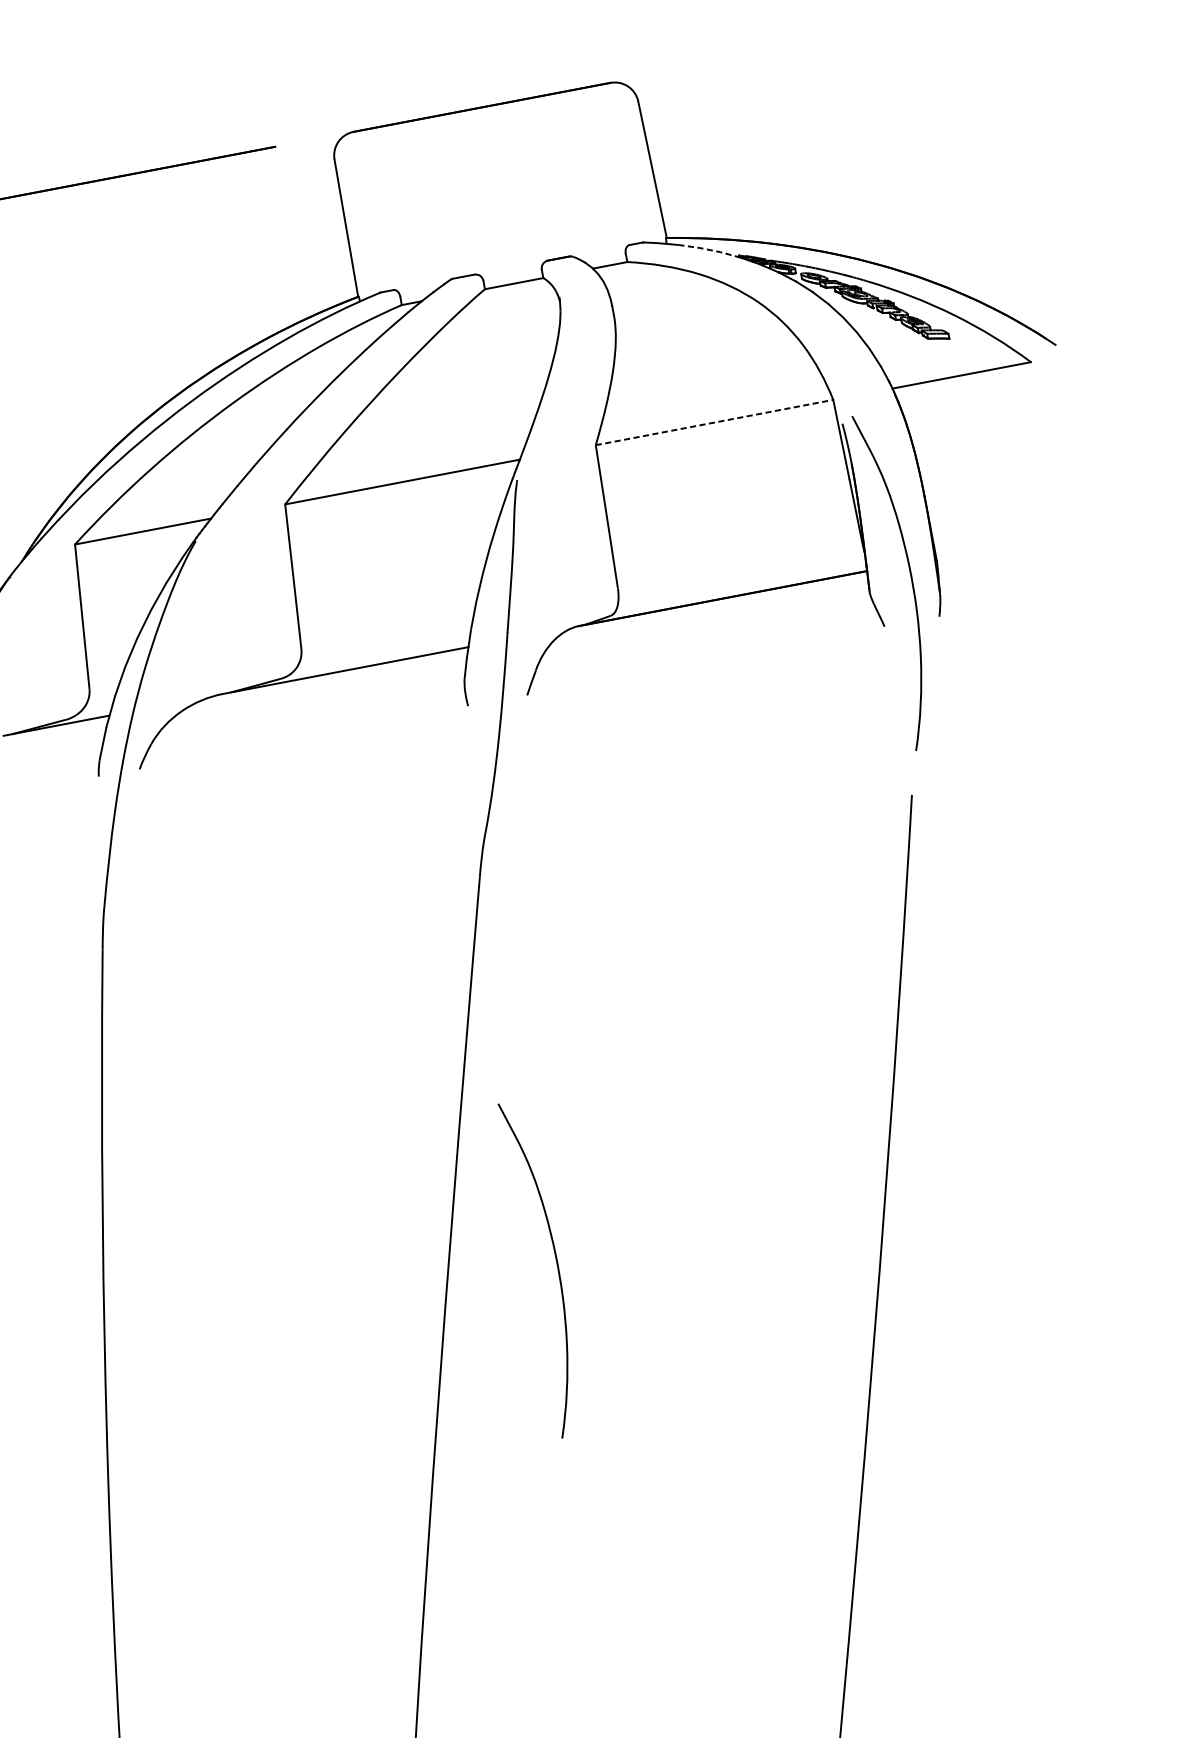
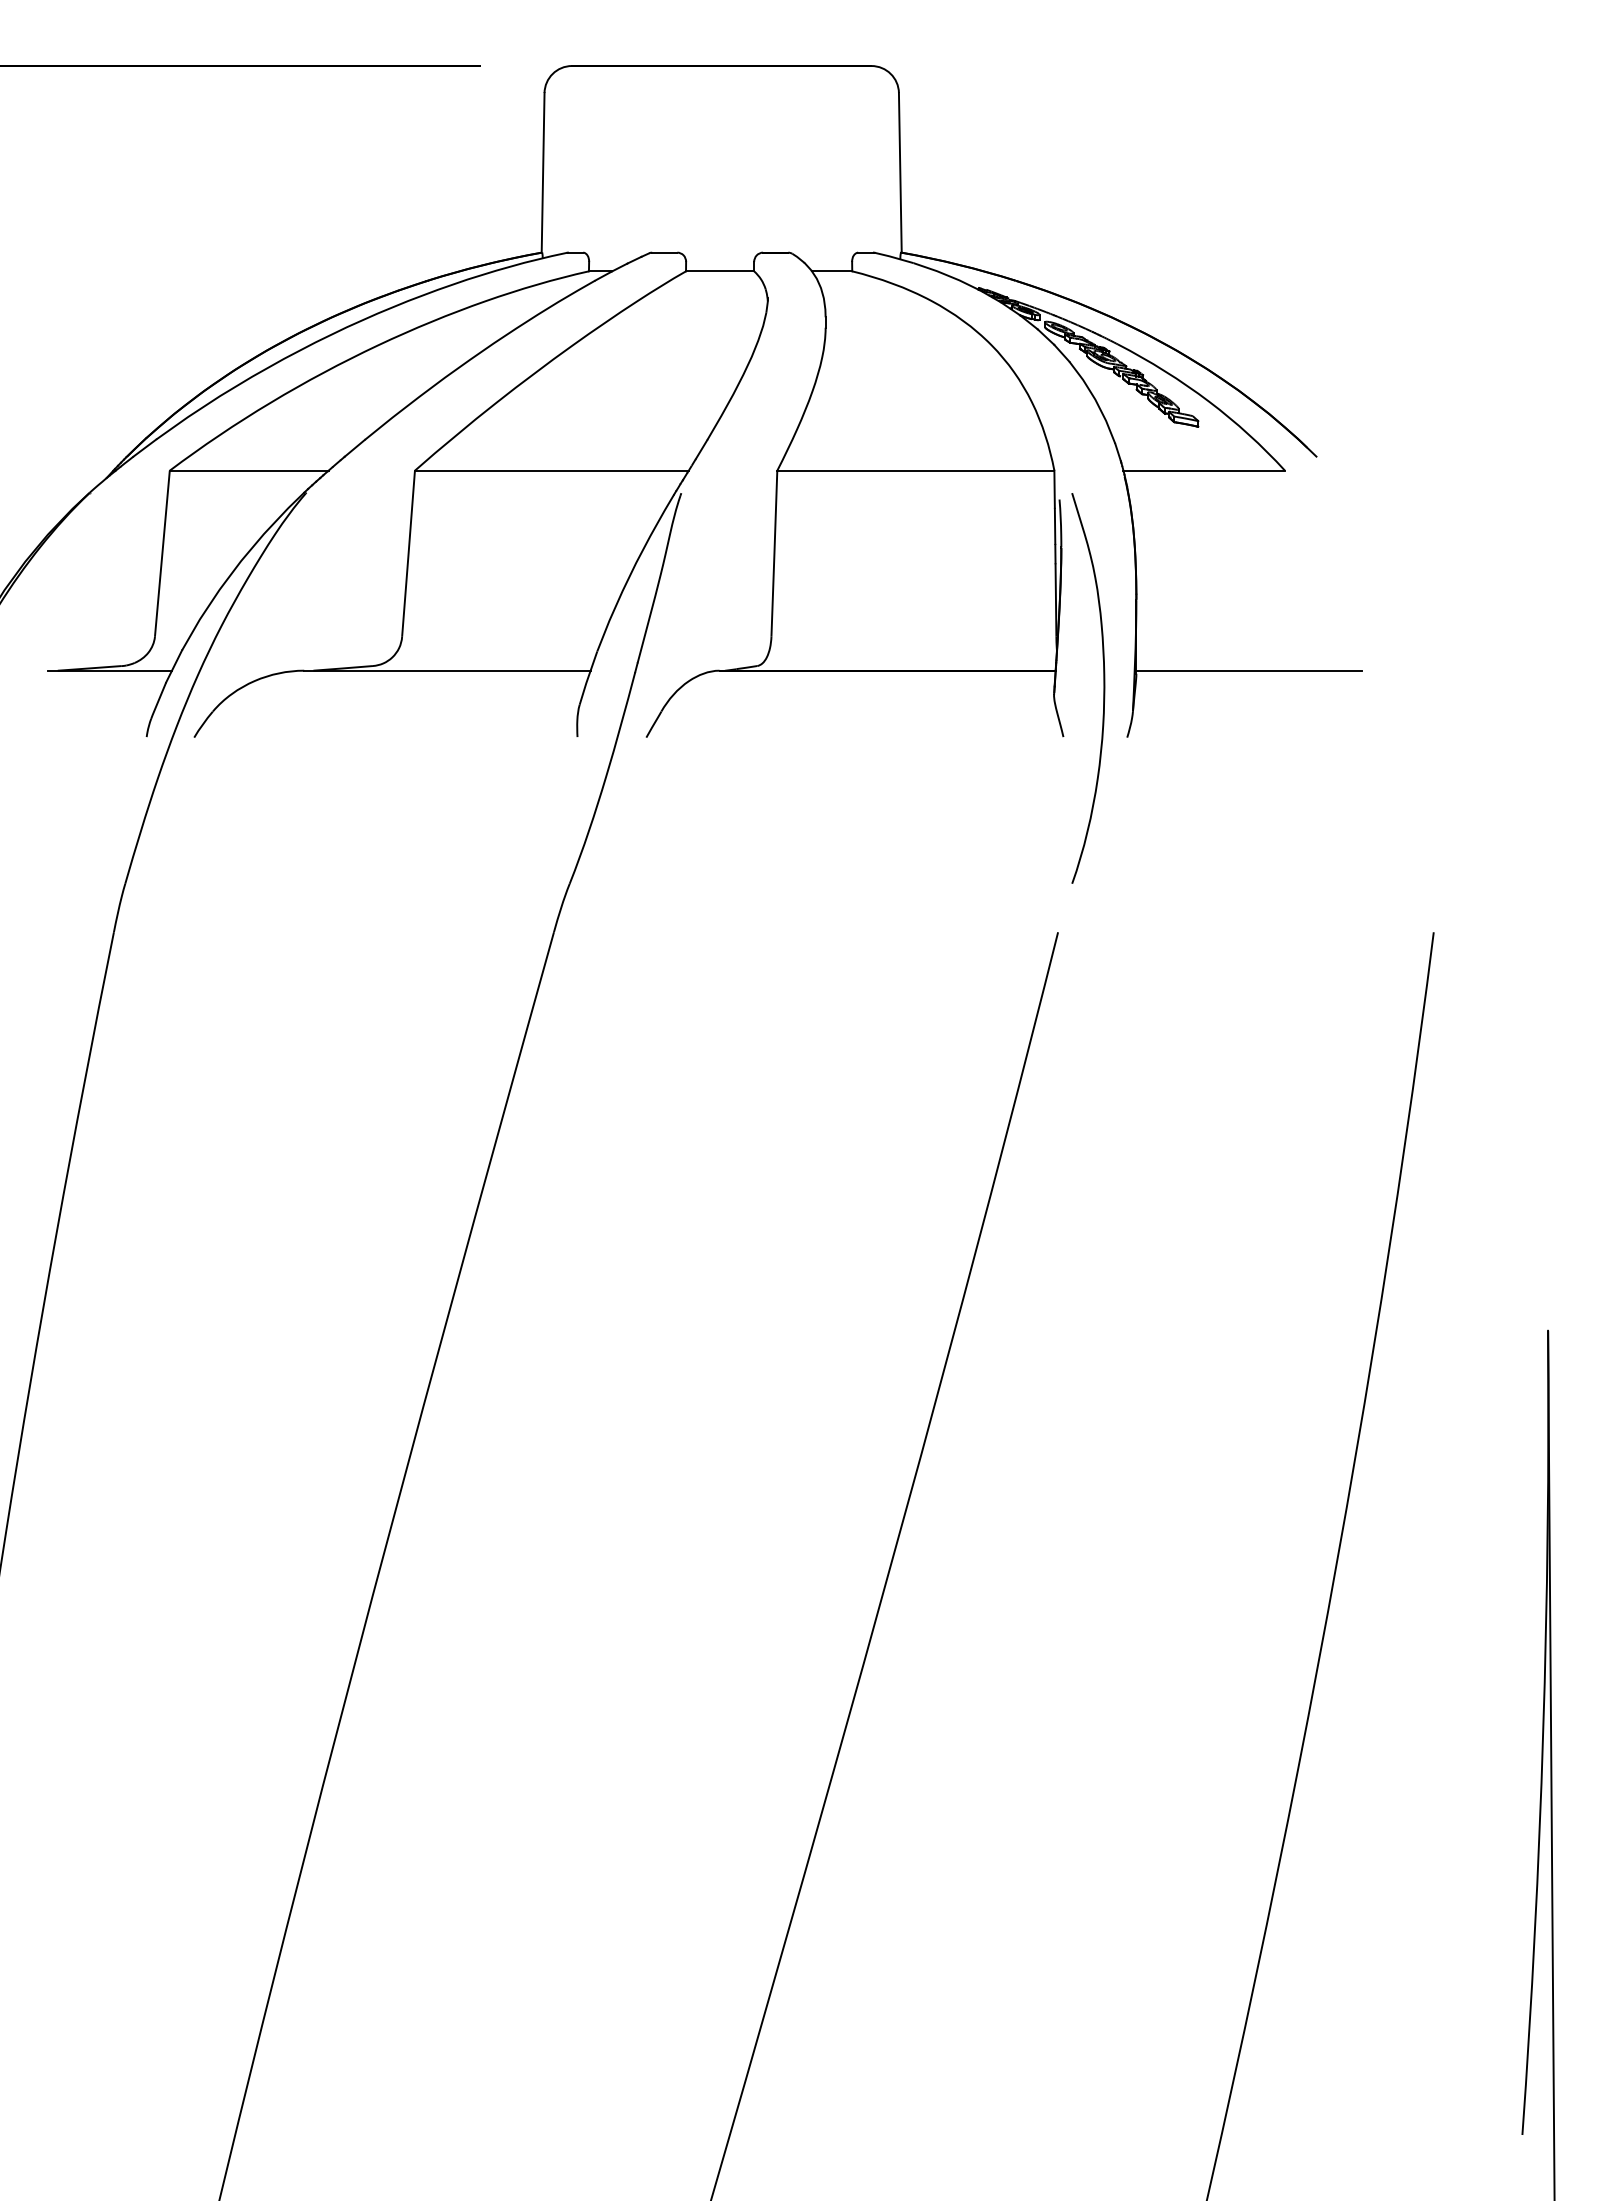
line: (709, 250) -> (947, 275), dashed -> solid
line: (714, 422) -> (915, 470), dashed -> solid
line: (1032, 539) -> (1248, 670), added
curve: (557, 1266) -> (557, 1386), removed

